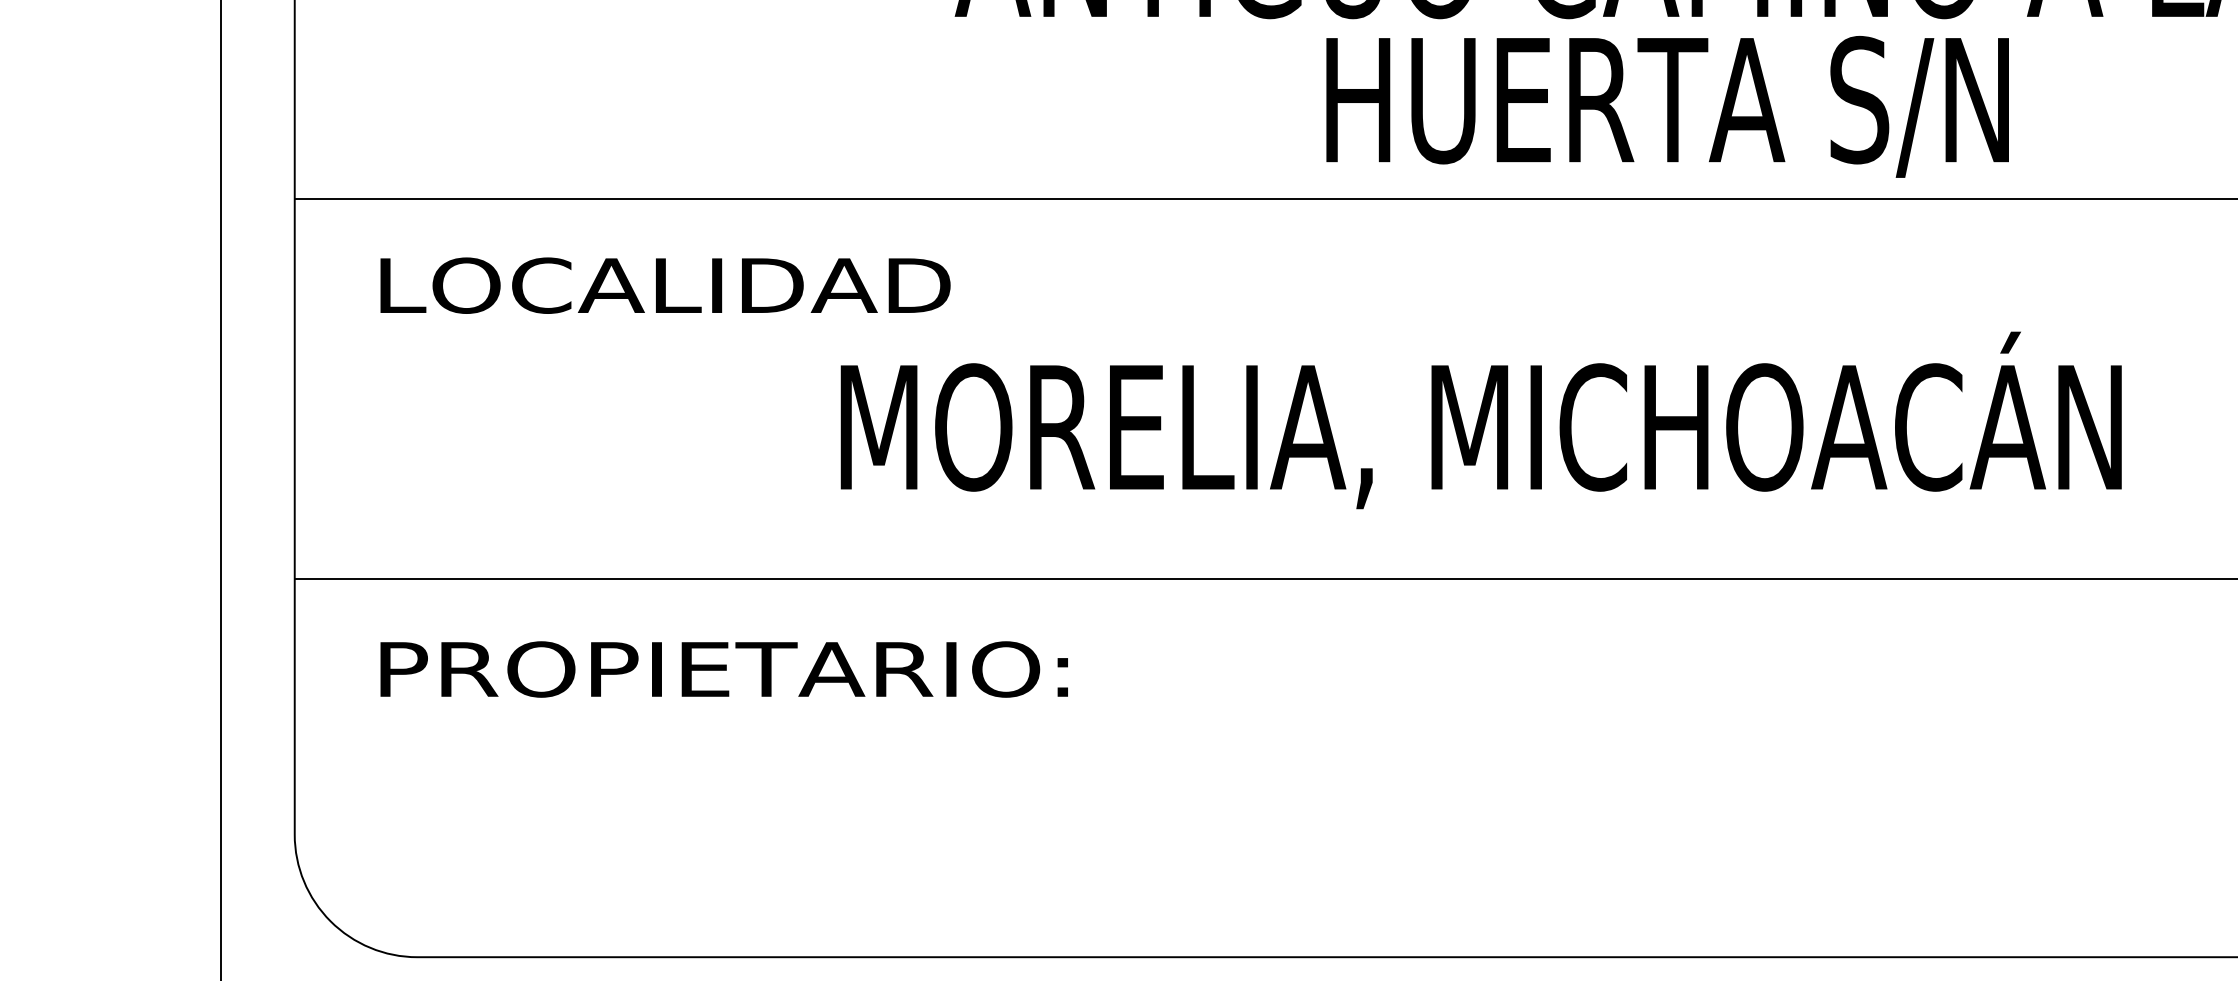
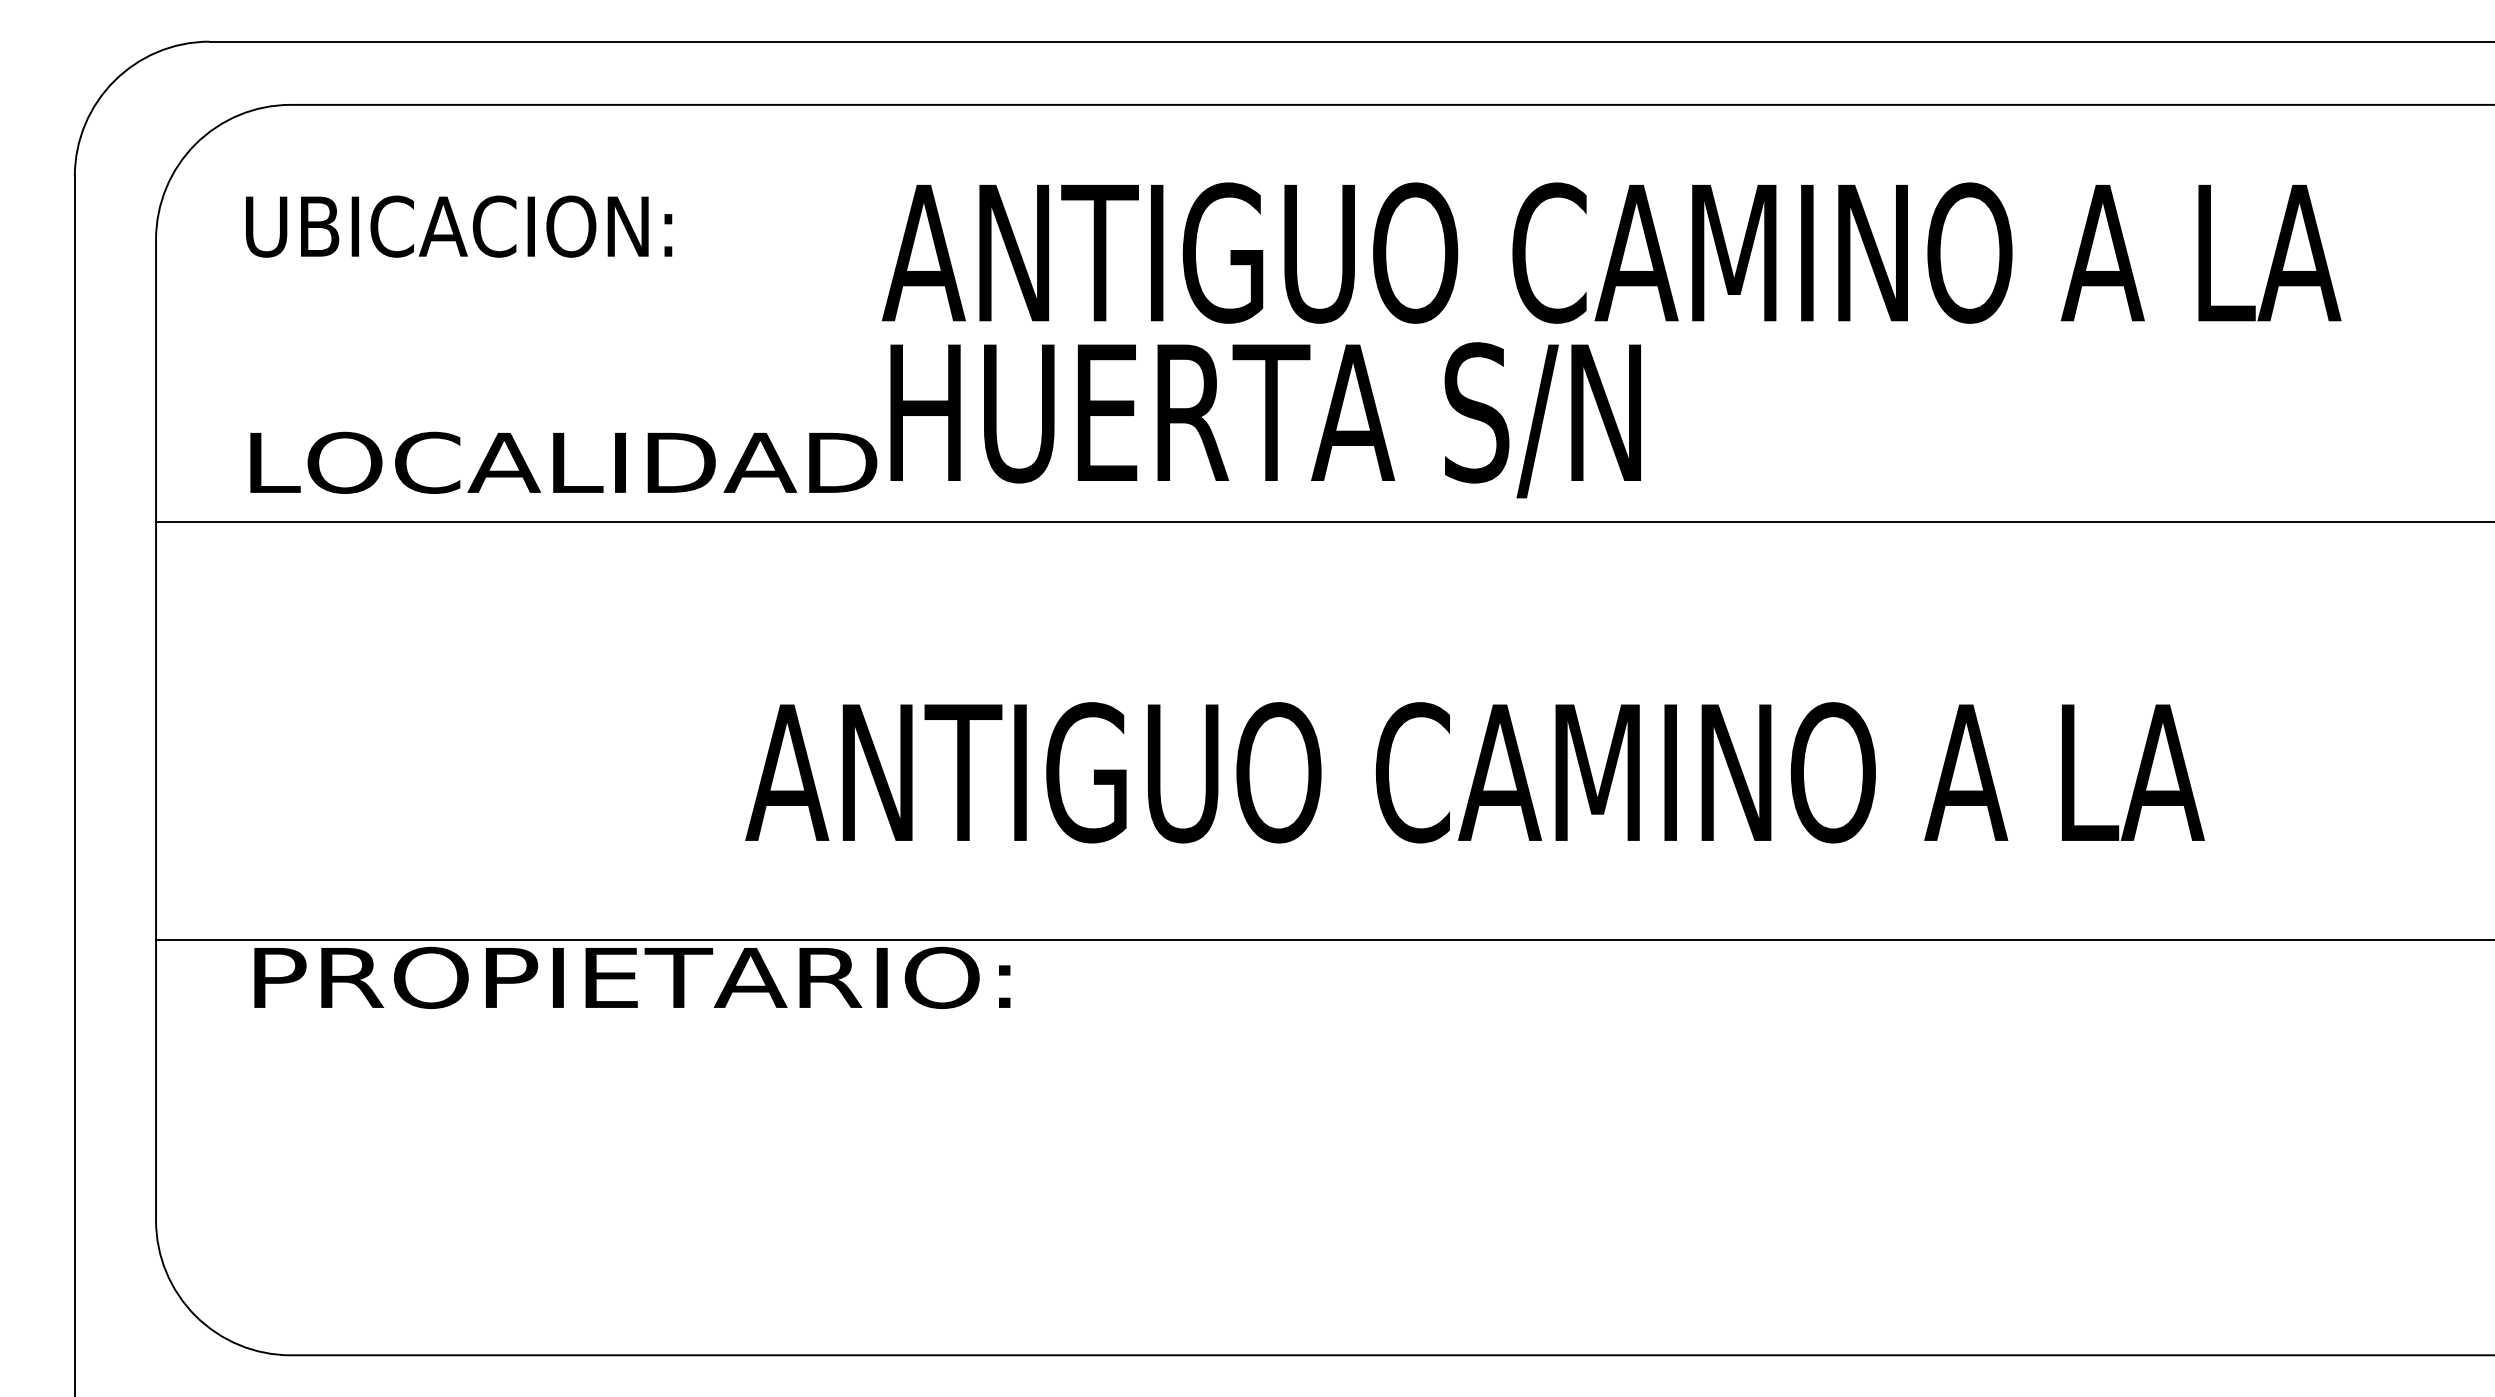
text: (1667, 107) -> (1265, 420), moved
text: (665, 285) -> (563, 462), moved
text: (1493, 419) -> (1474, 764), MORELIA, MICHOACÁN -> ANTIGUO CAMINO A LA
text: (724, 669) -> (632, 977), moved

